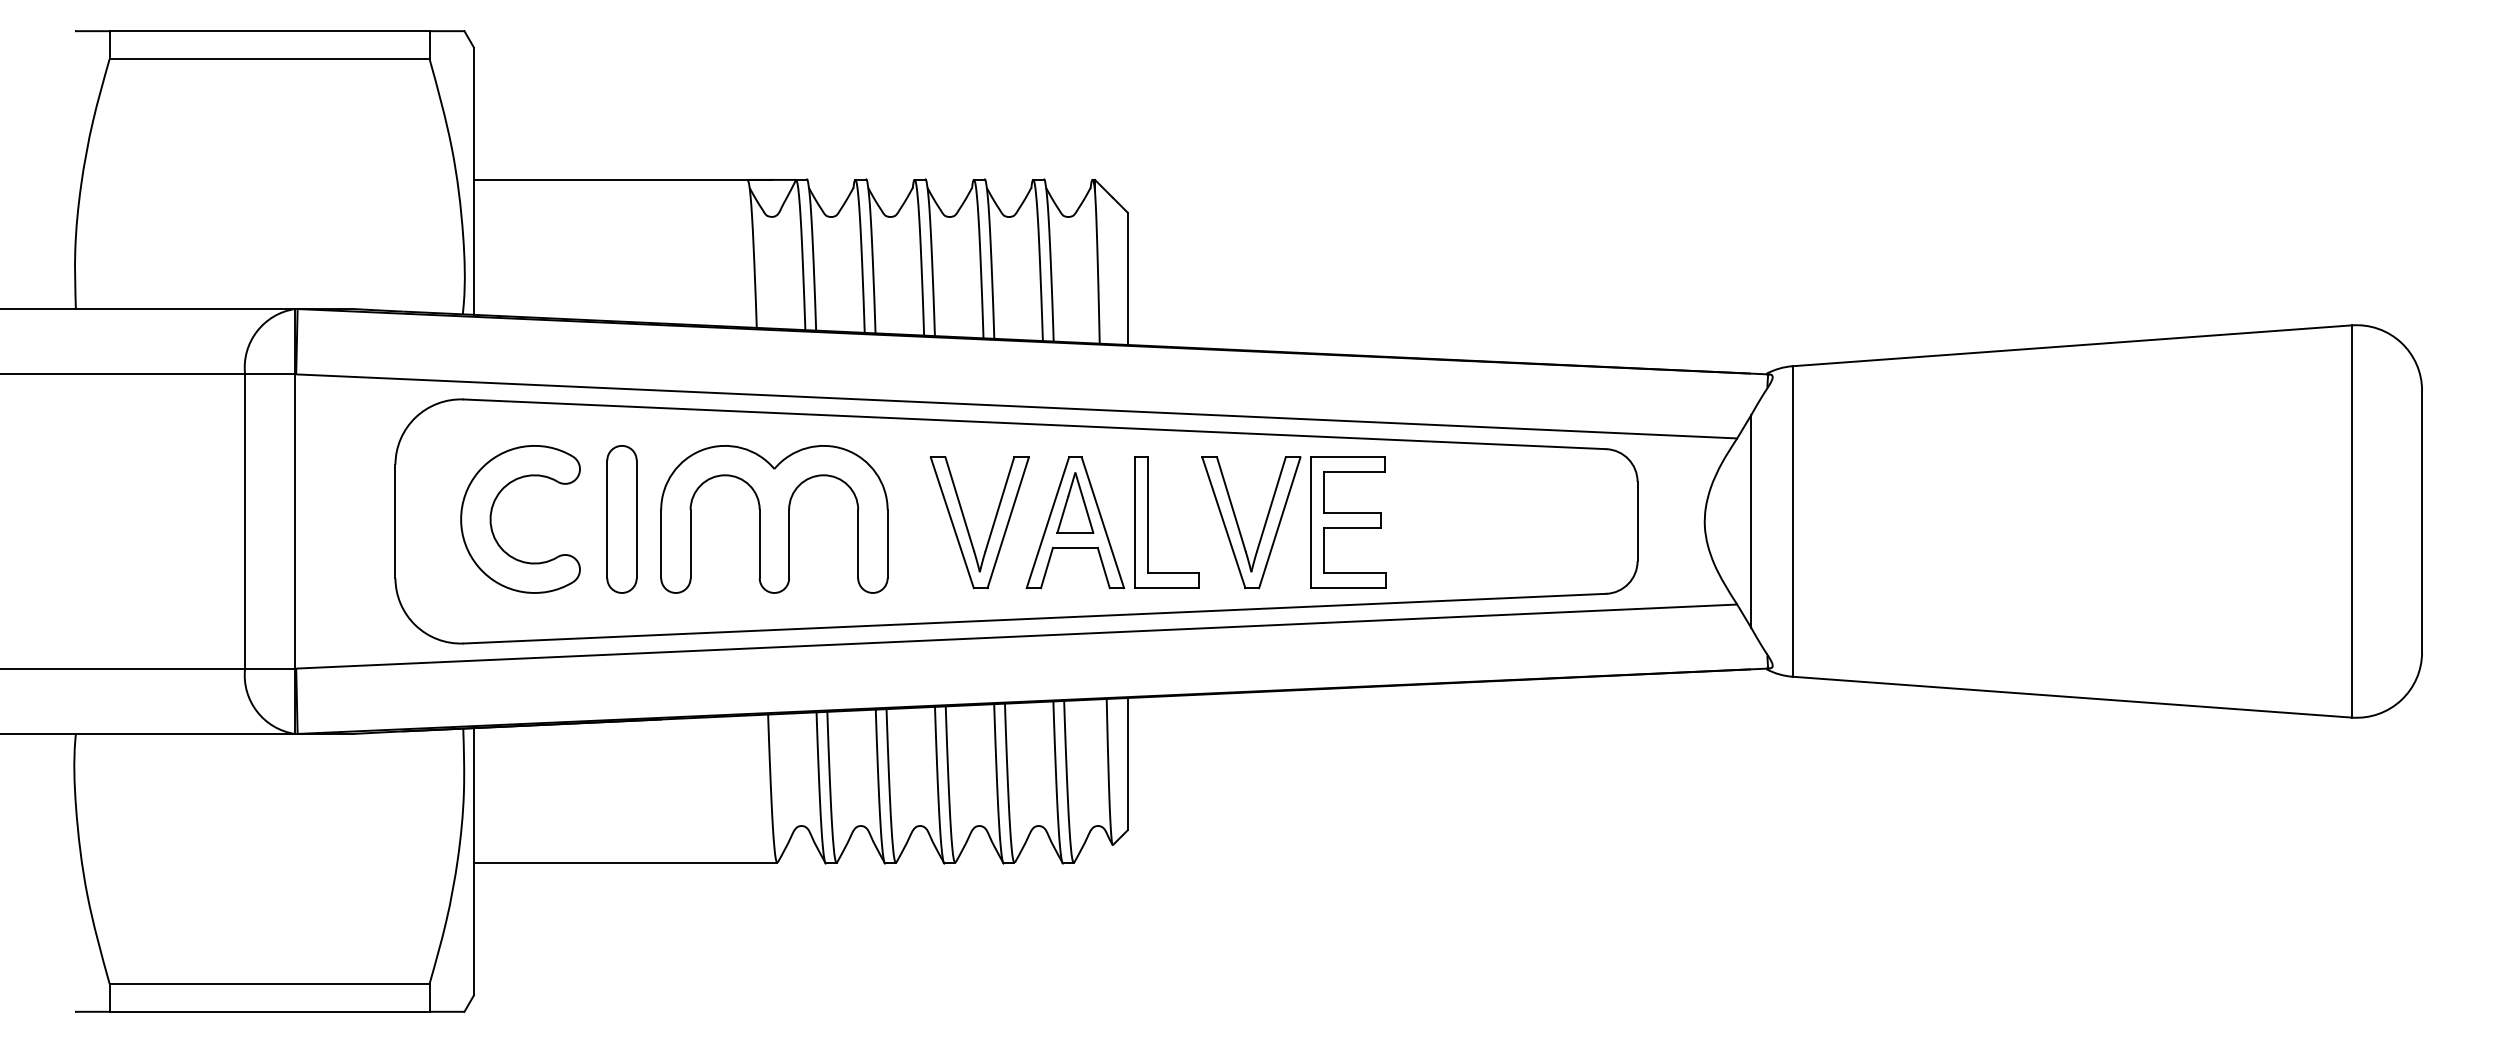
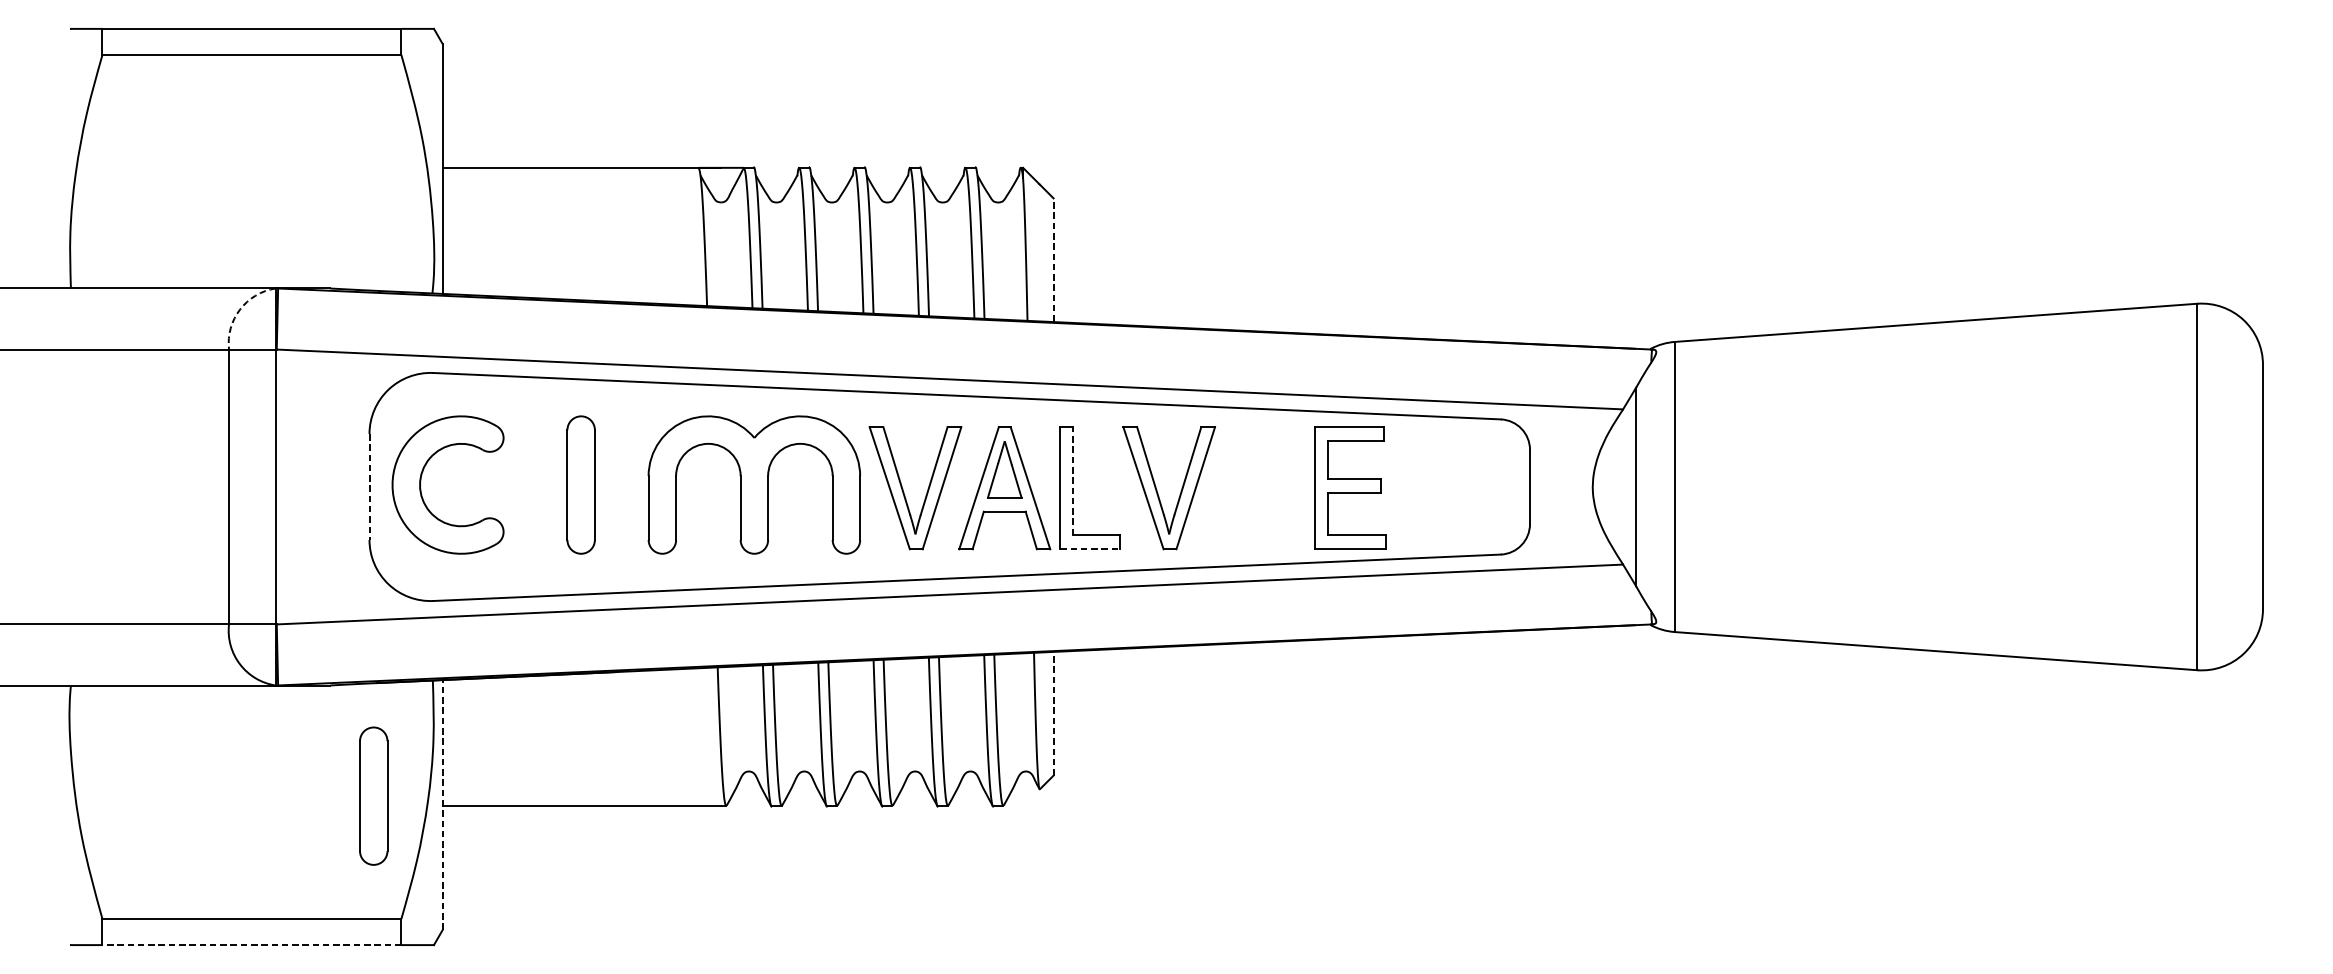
line: (1127, 278) -> (1053, 259), solid -> dashed
arc: (256, 331) -> (239, 309), solid -> dashed
part: (492, 512) -> (421, 478), moved
line: (1148, 515) -> (1073, 481), solid -> dashed
part: (774, 519) -> (754, 485), moved
line: (395, 521) -> (369, 487), solid -> dashed
part: (1348, 522) -> (1350, 487), moved
line: (1166, 588) -> (1089, 549), solid -> dashed
line: (1127, 763) -> (1053, 713), solid -> dashed
part: (399, 852) -> (373, 796), added
line: (473, 861) -> (442, 804), solid -> dashed
line: (269, 1011) -> (251, 944), solid -> dashed

